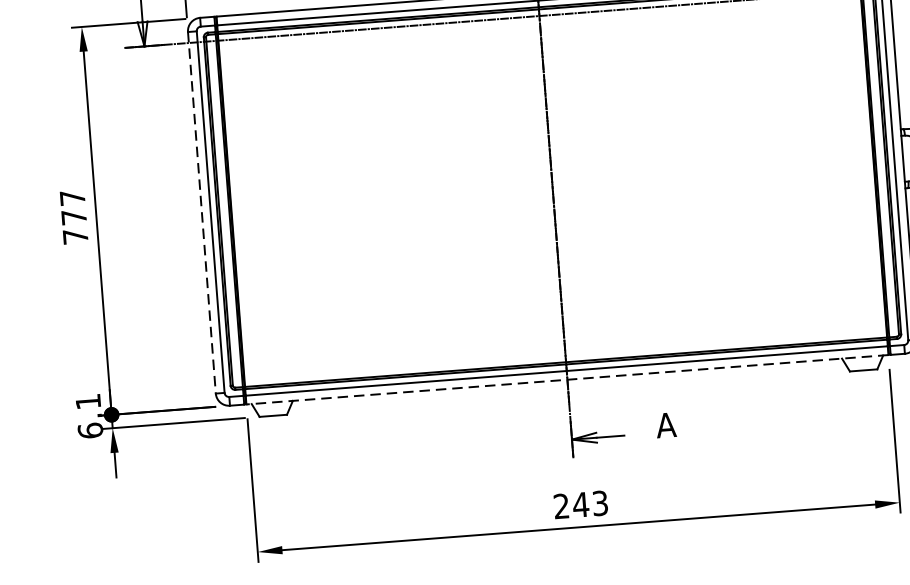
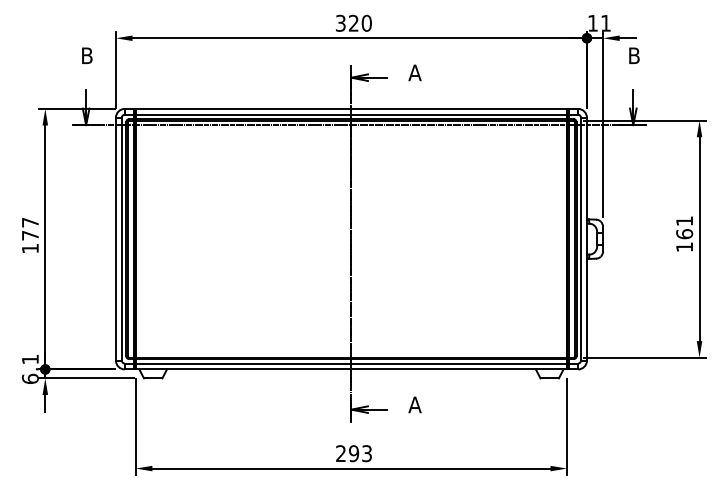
line: (201, 213) -> (115, 239), dashed -> solid
text: (75, 236) -> (30, 248), 777 -> 177
line: (567, 379) -> (351, 369), dashed -> solid
text: (580, 504) -> (353, 453), 243 -> 293

